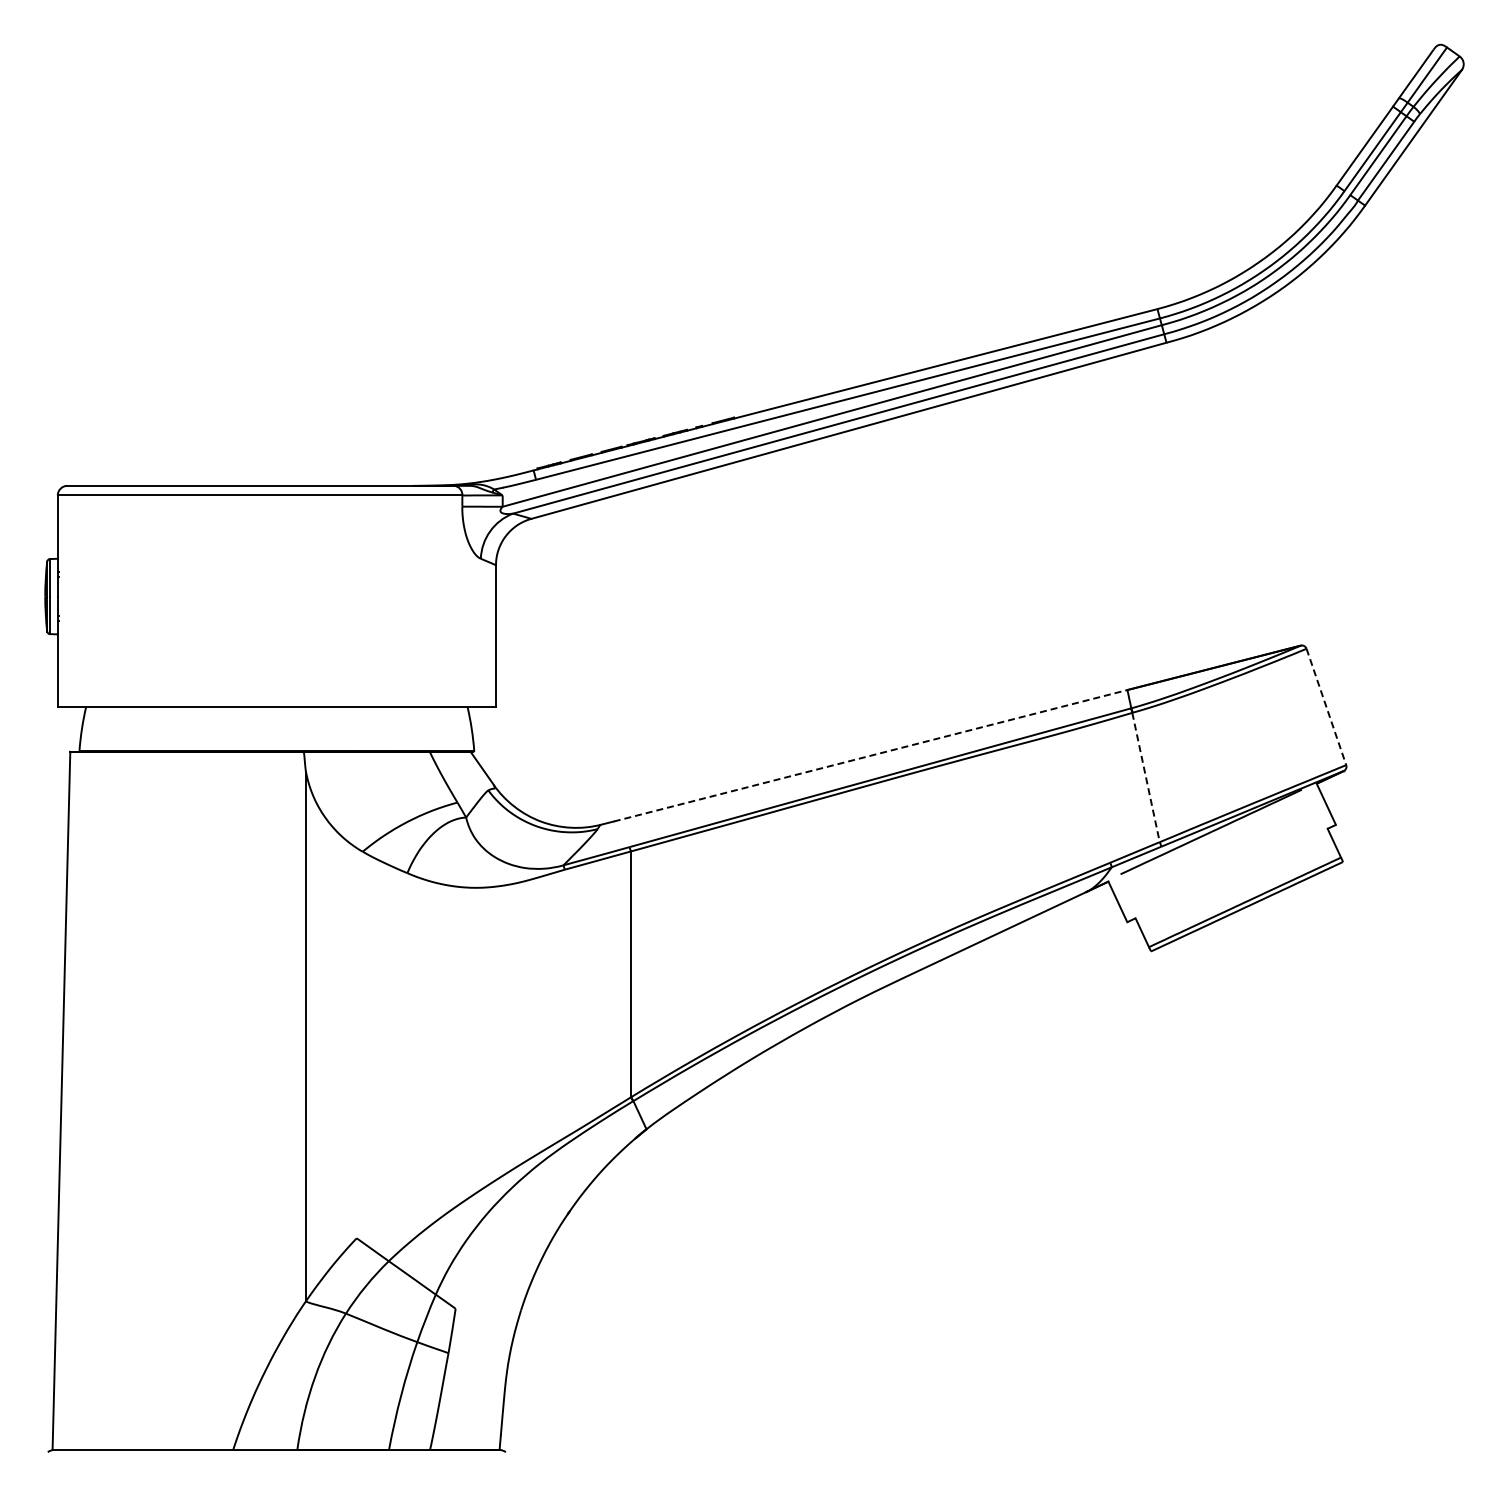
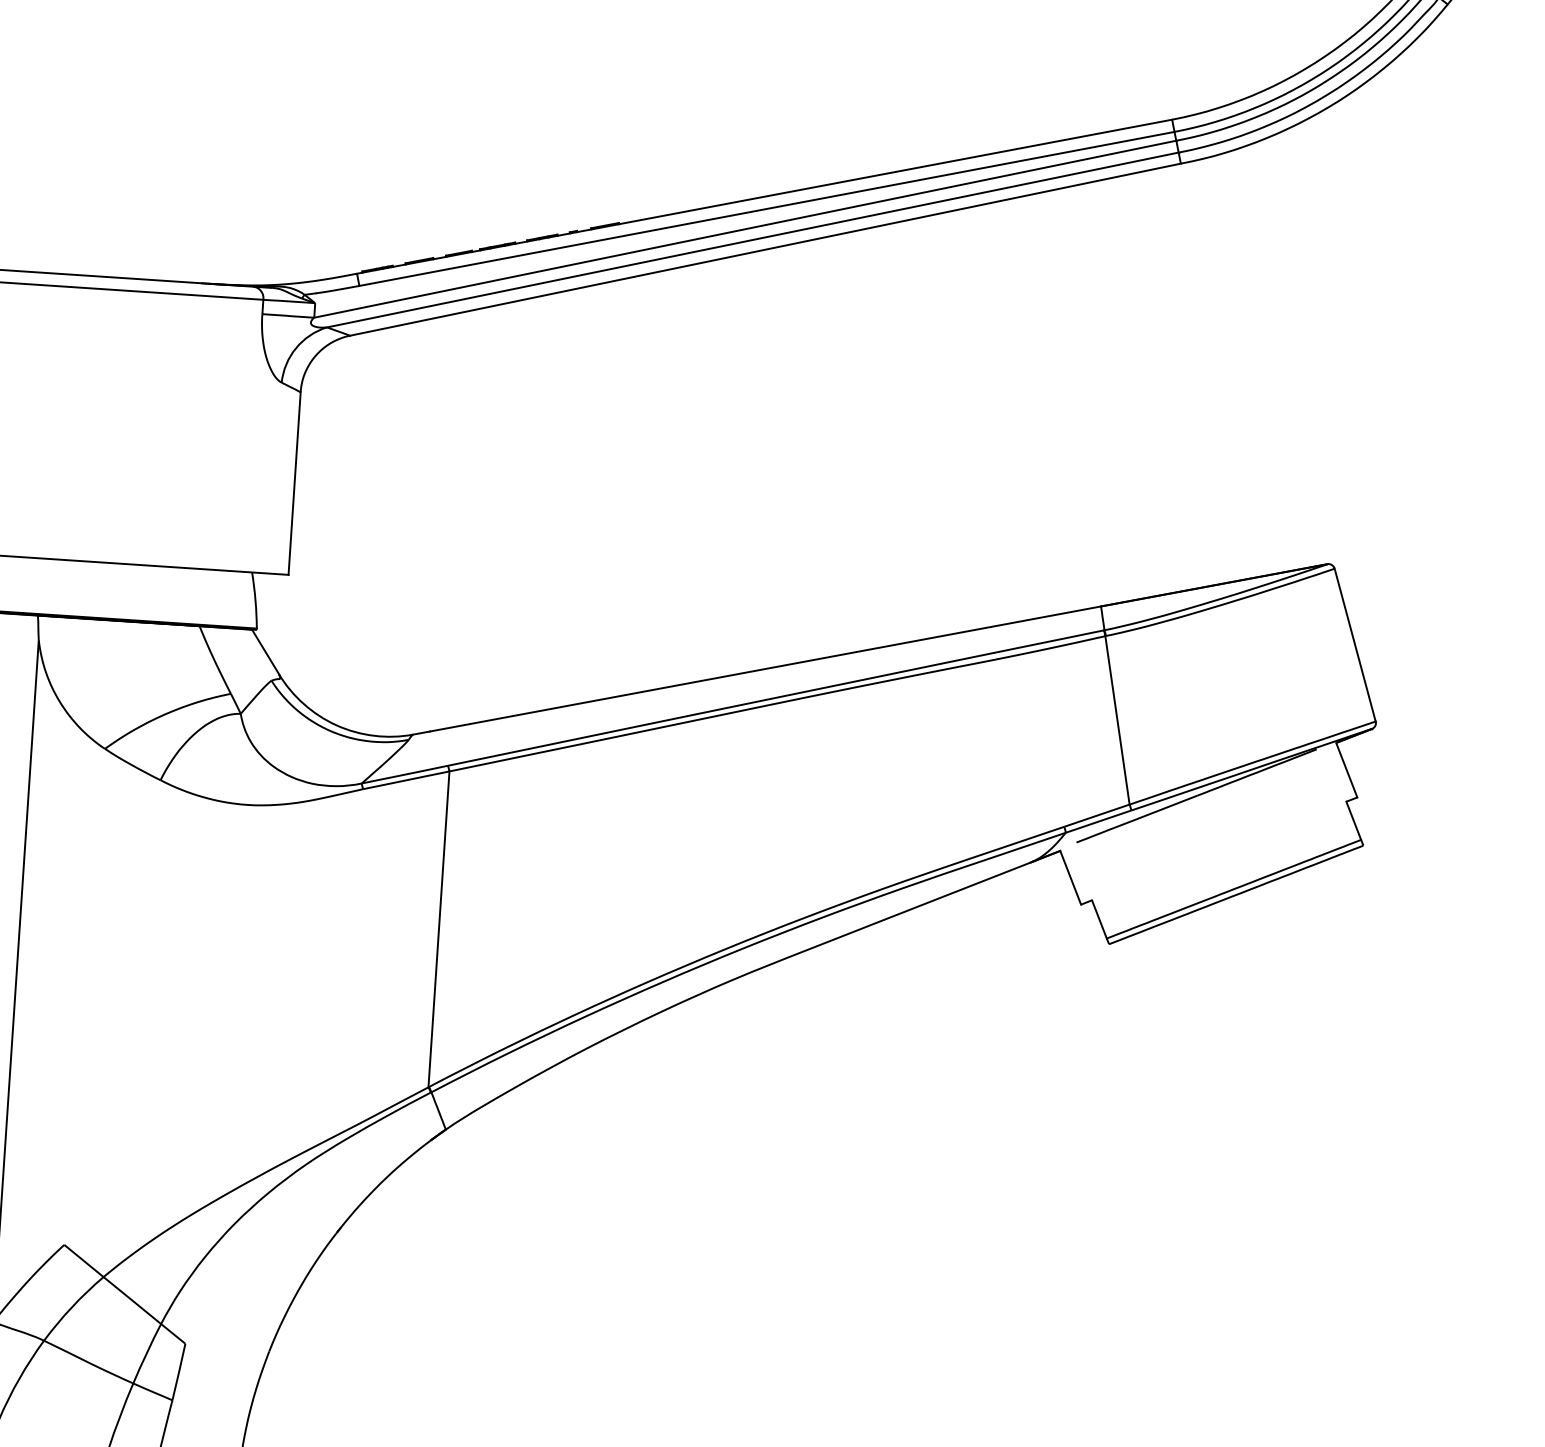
line: (1326, 707) -> (1355, 645), dashed -> solid
line: (871, 755) -> (766, 668), dashed -> solid
line: (1146, 778) -> (1117, 721), dashed -> solid

